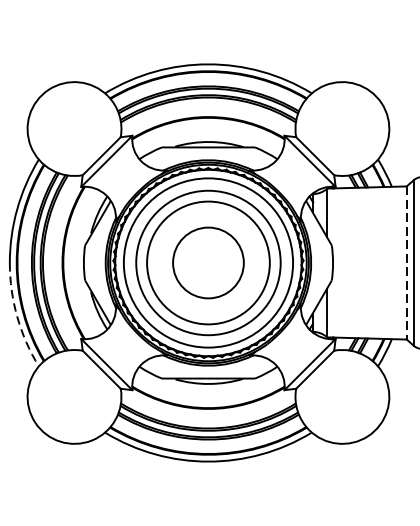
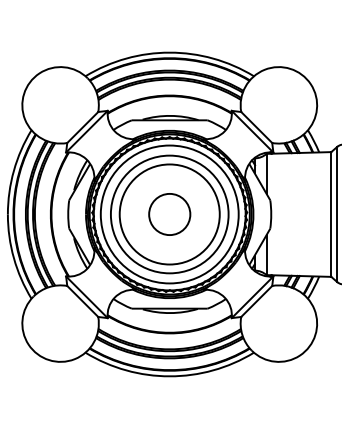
circle: (208, 263) -> (169, 214), size x0.71
line: (406, 263) -> (331, 214), dashed -> solid
arc: (16, 316) -> (13, 258), dashed -> solid

